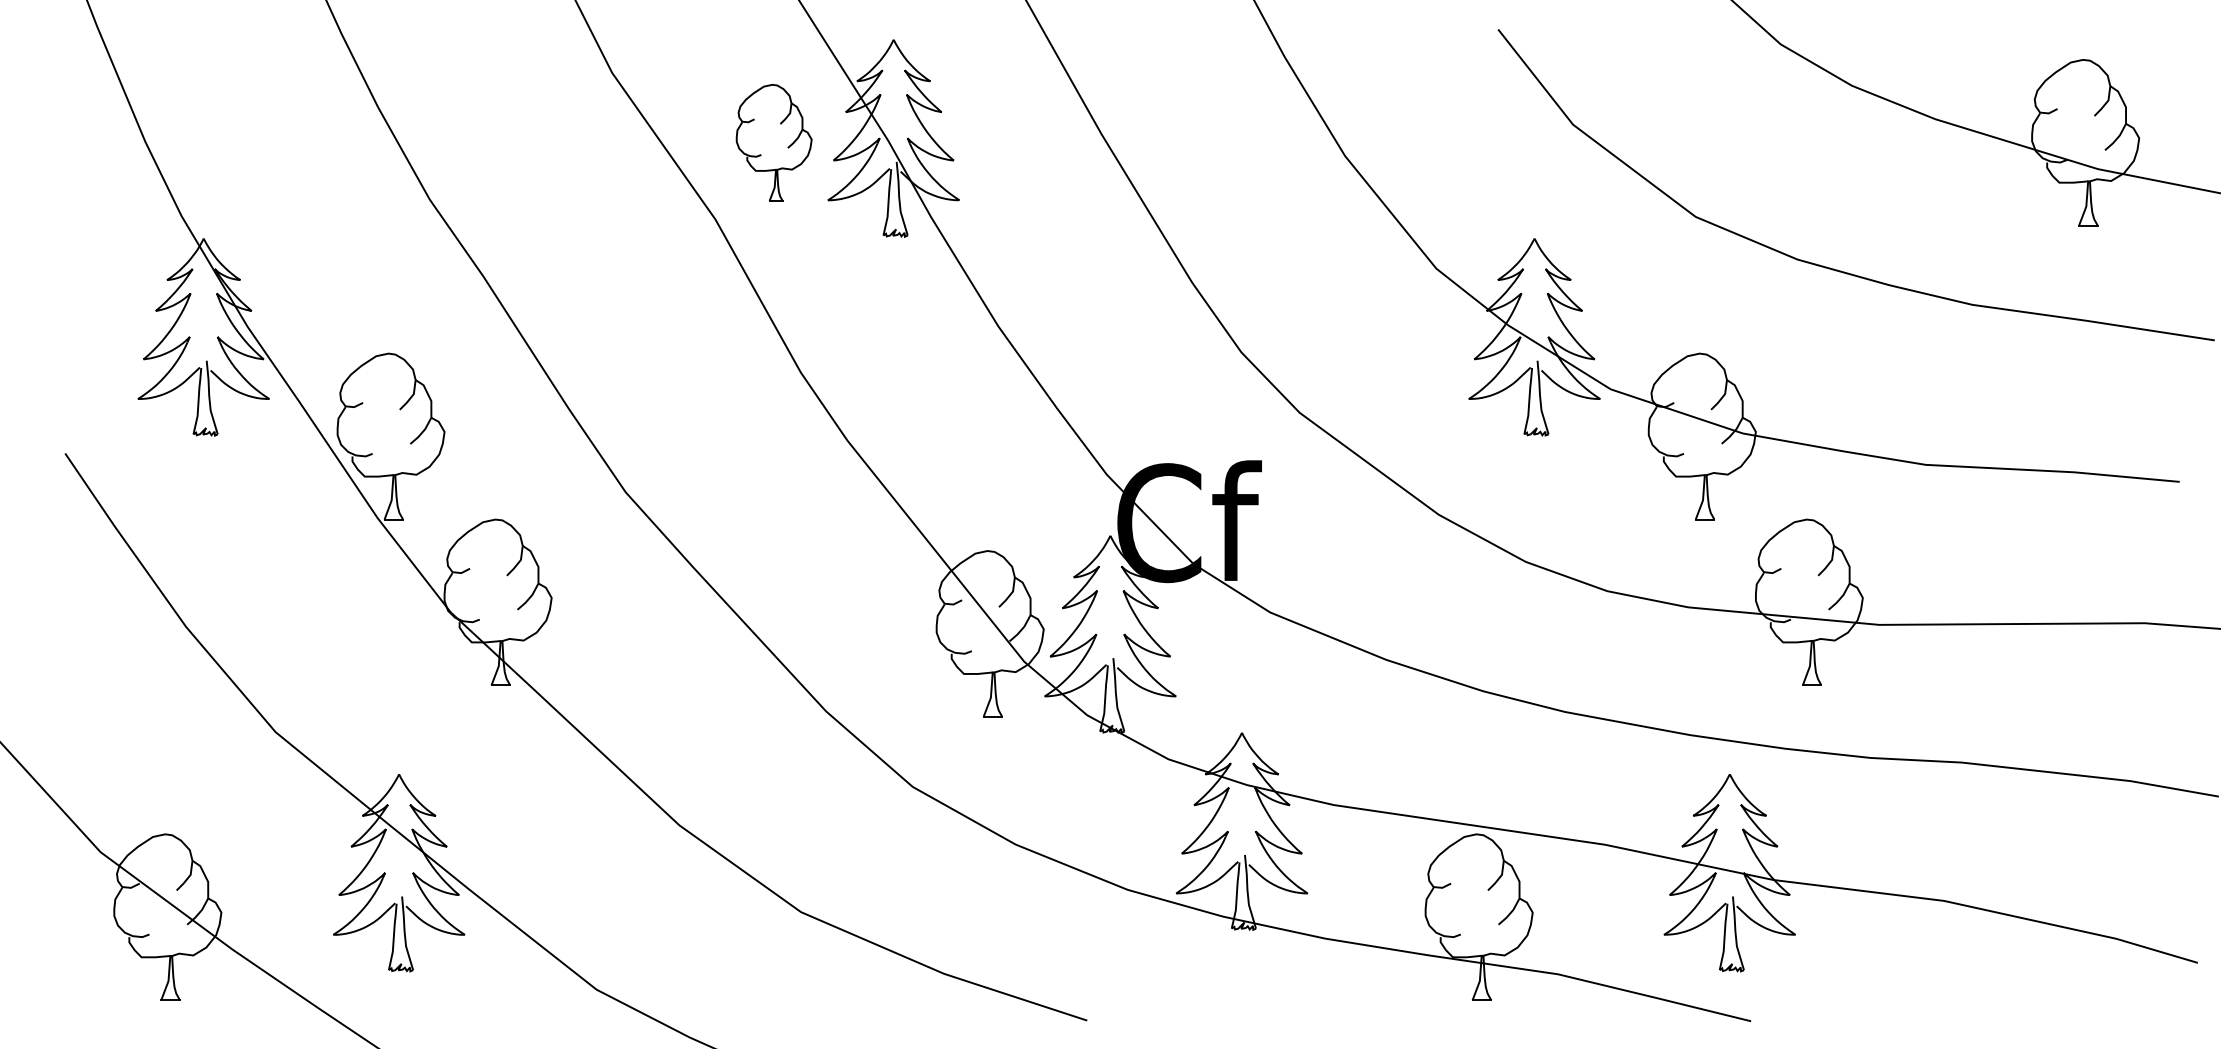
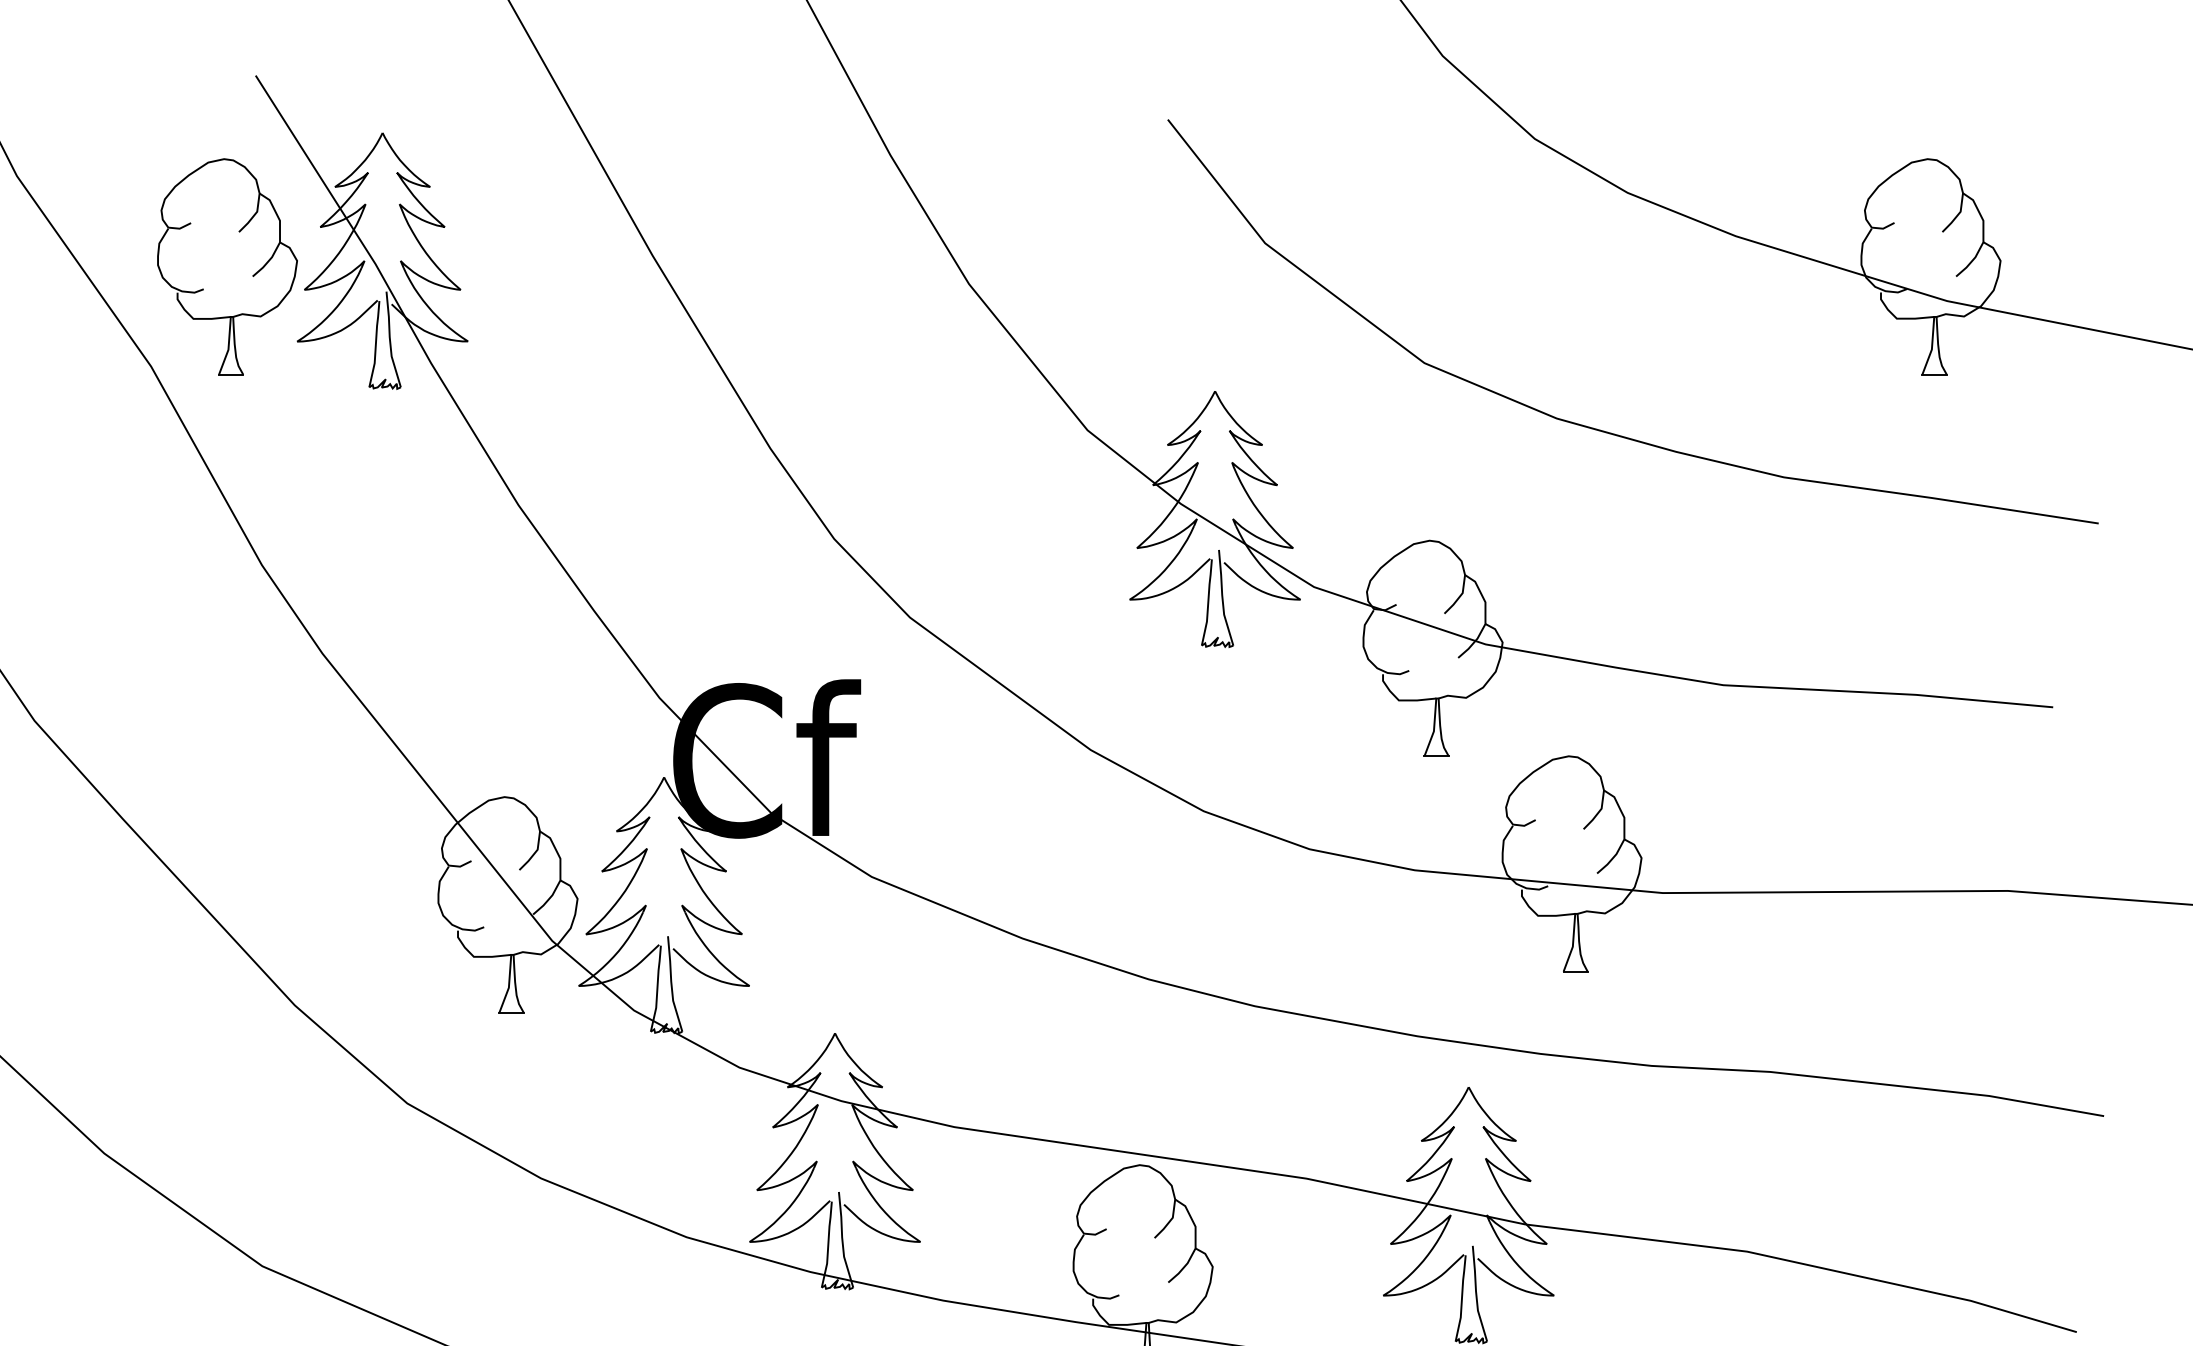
part: (773, 142) -> (226, 266), size x1.43

